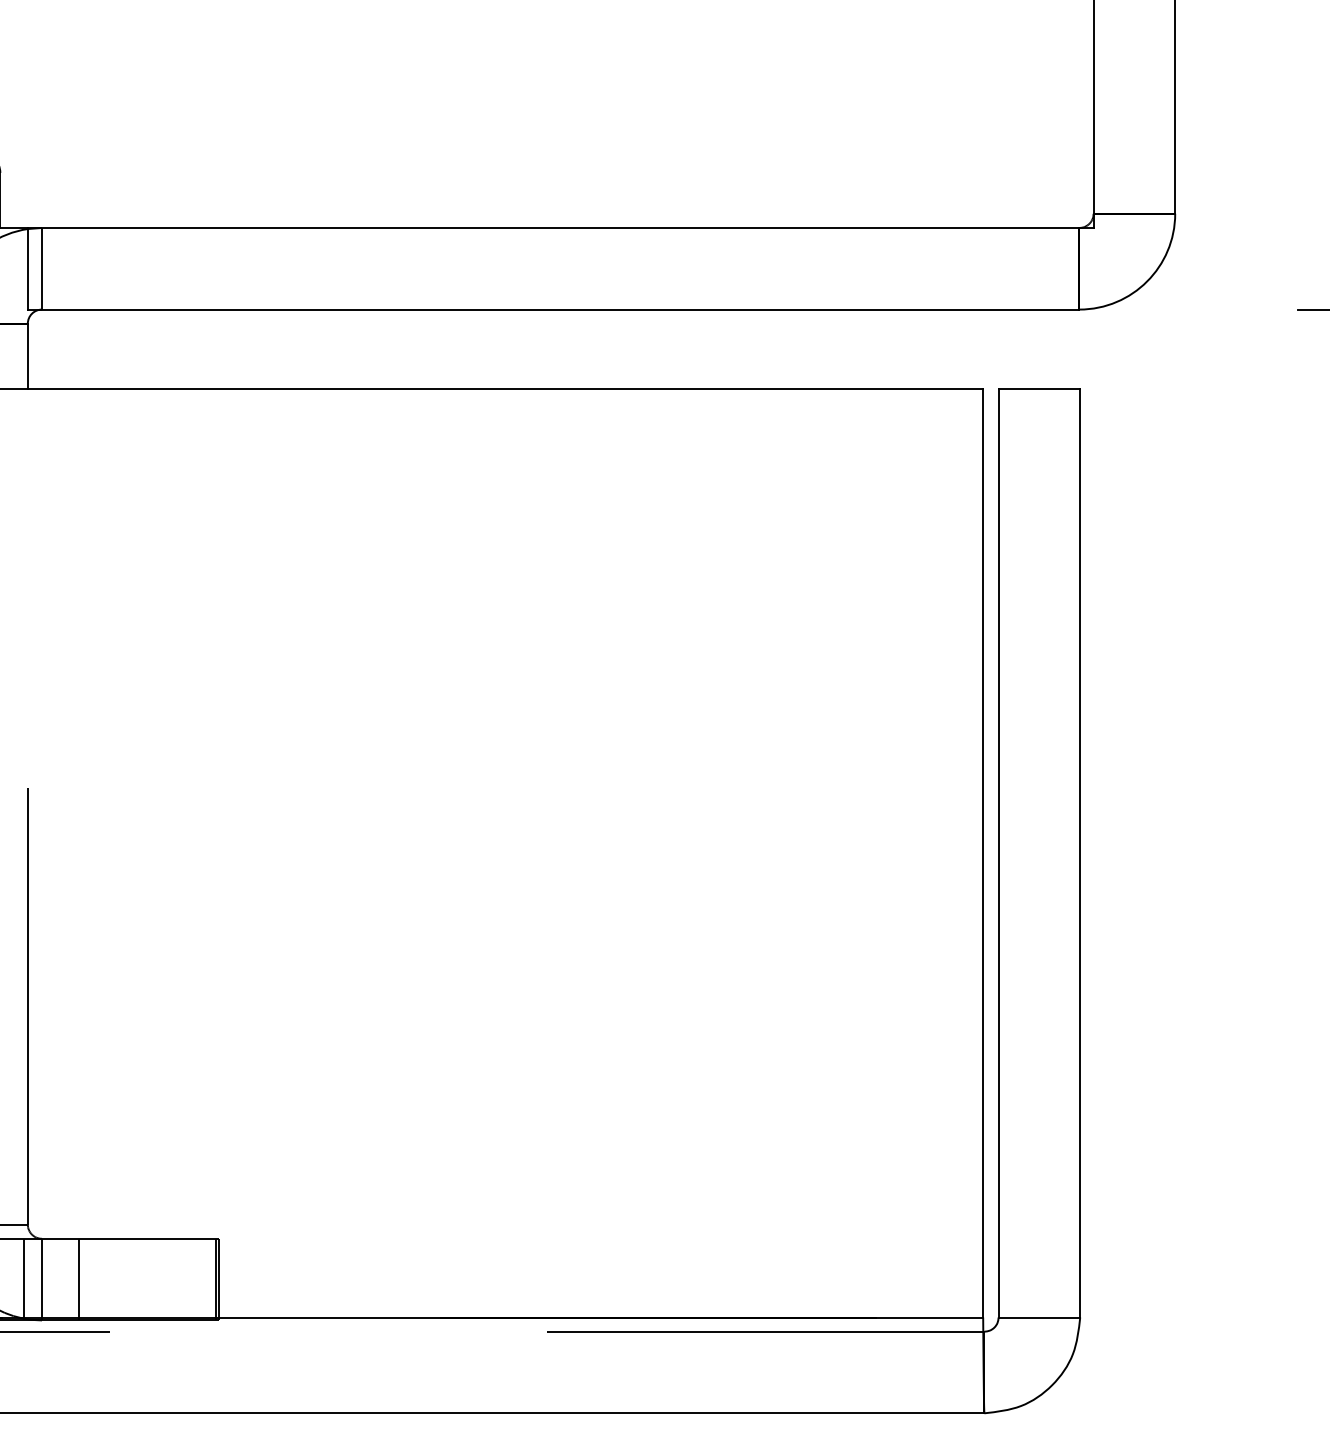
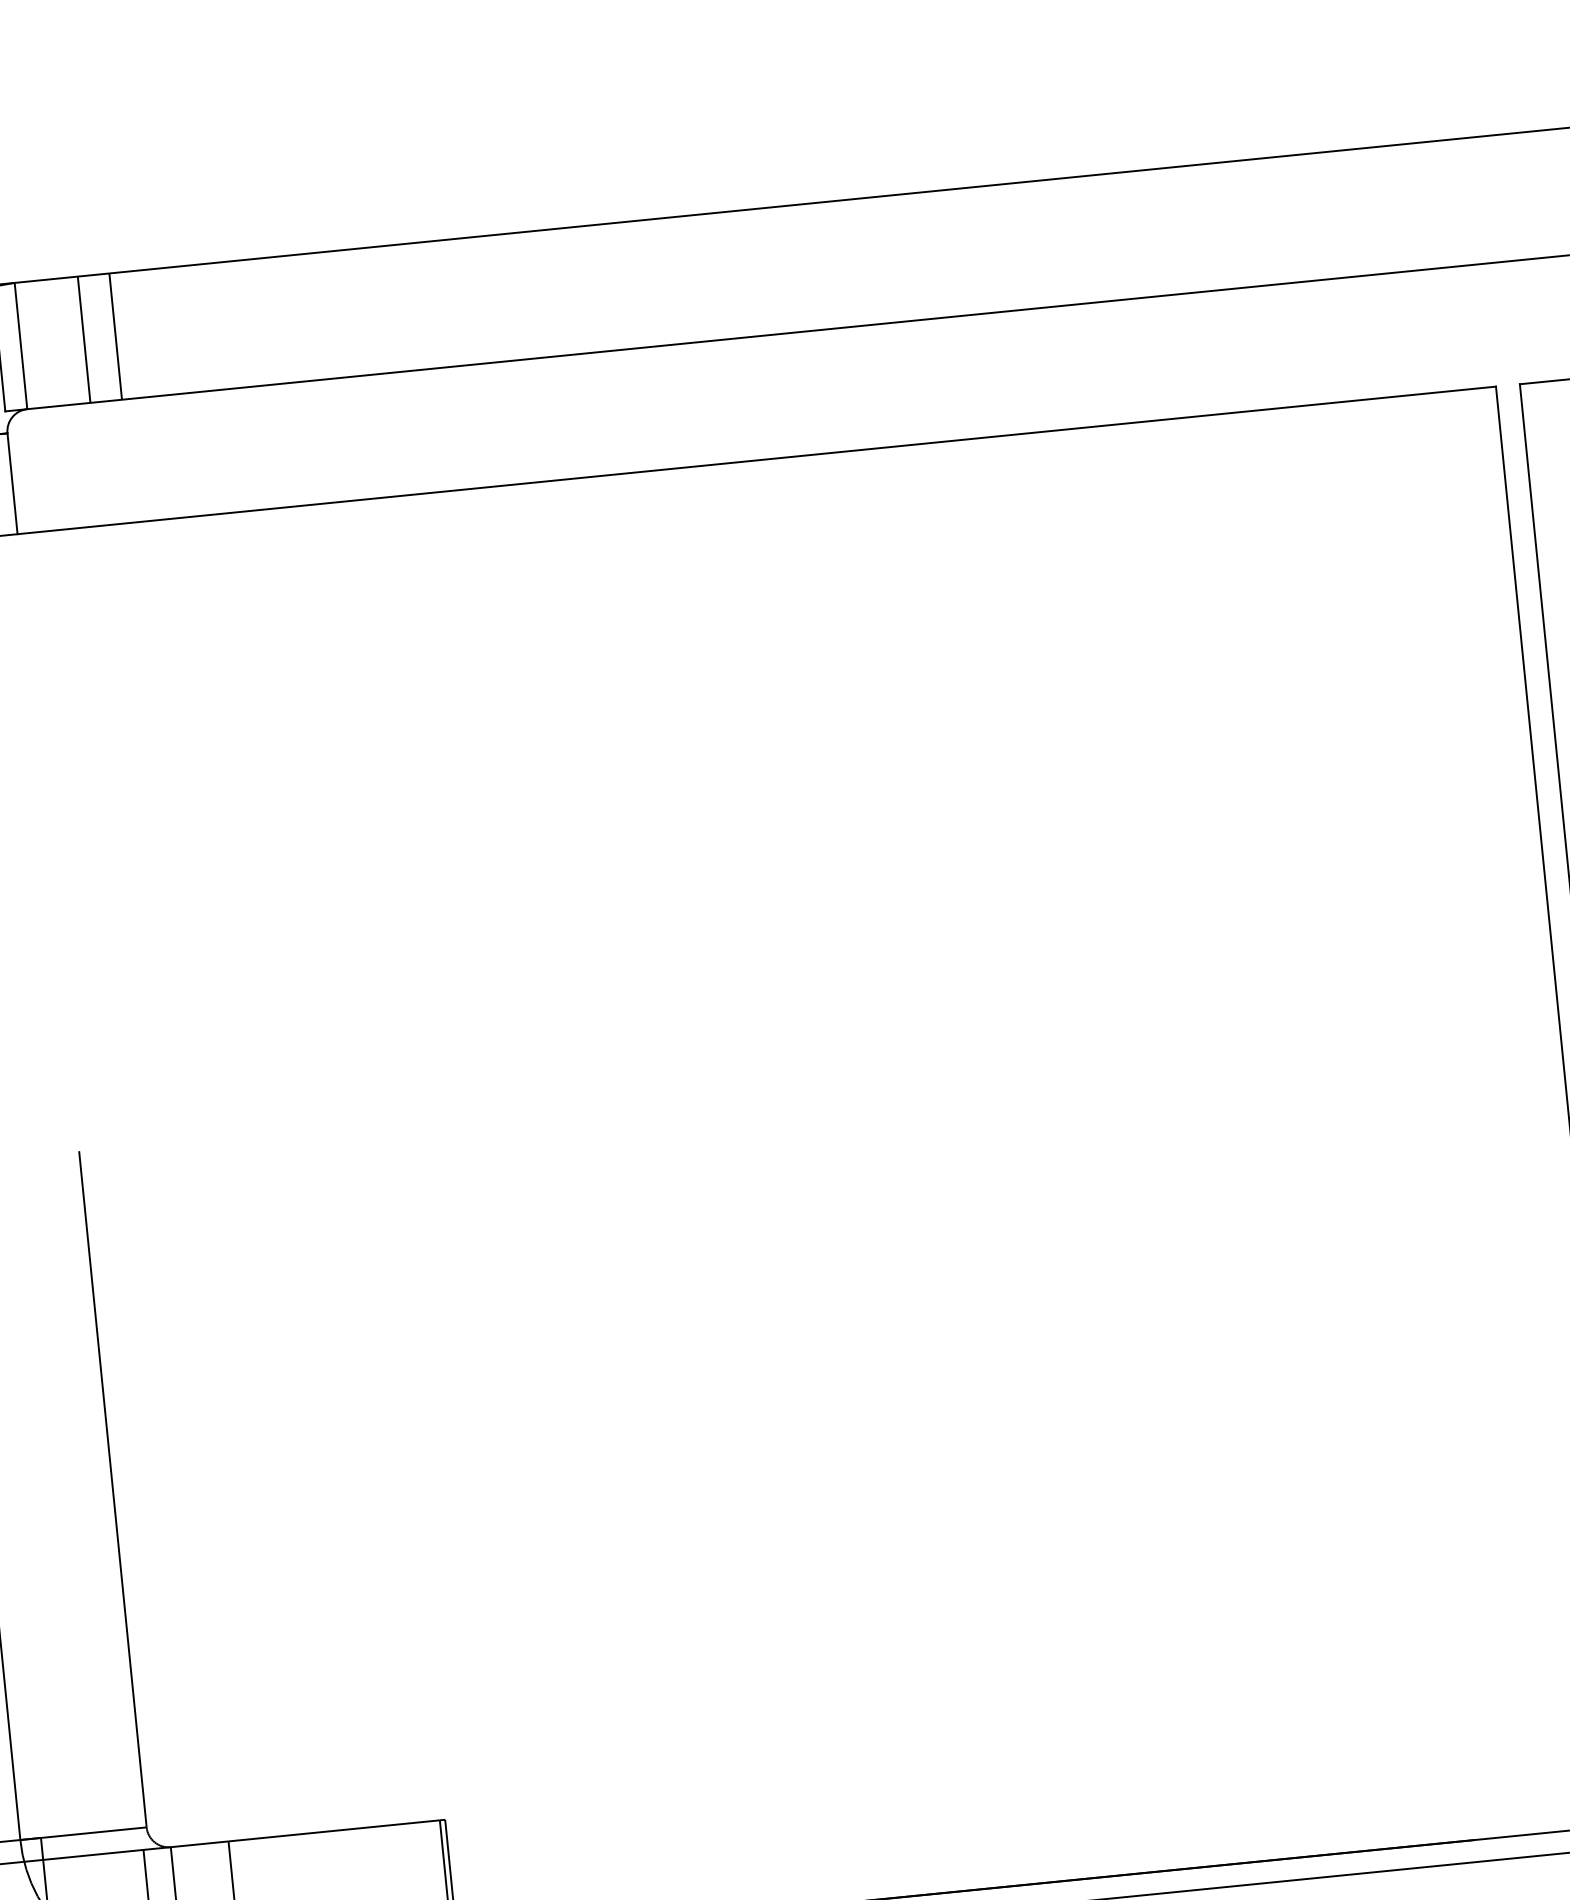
line: (82, 268) -> (83, 339), added
line: (103, 268) -> (116, 336), added

